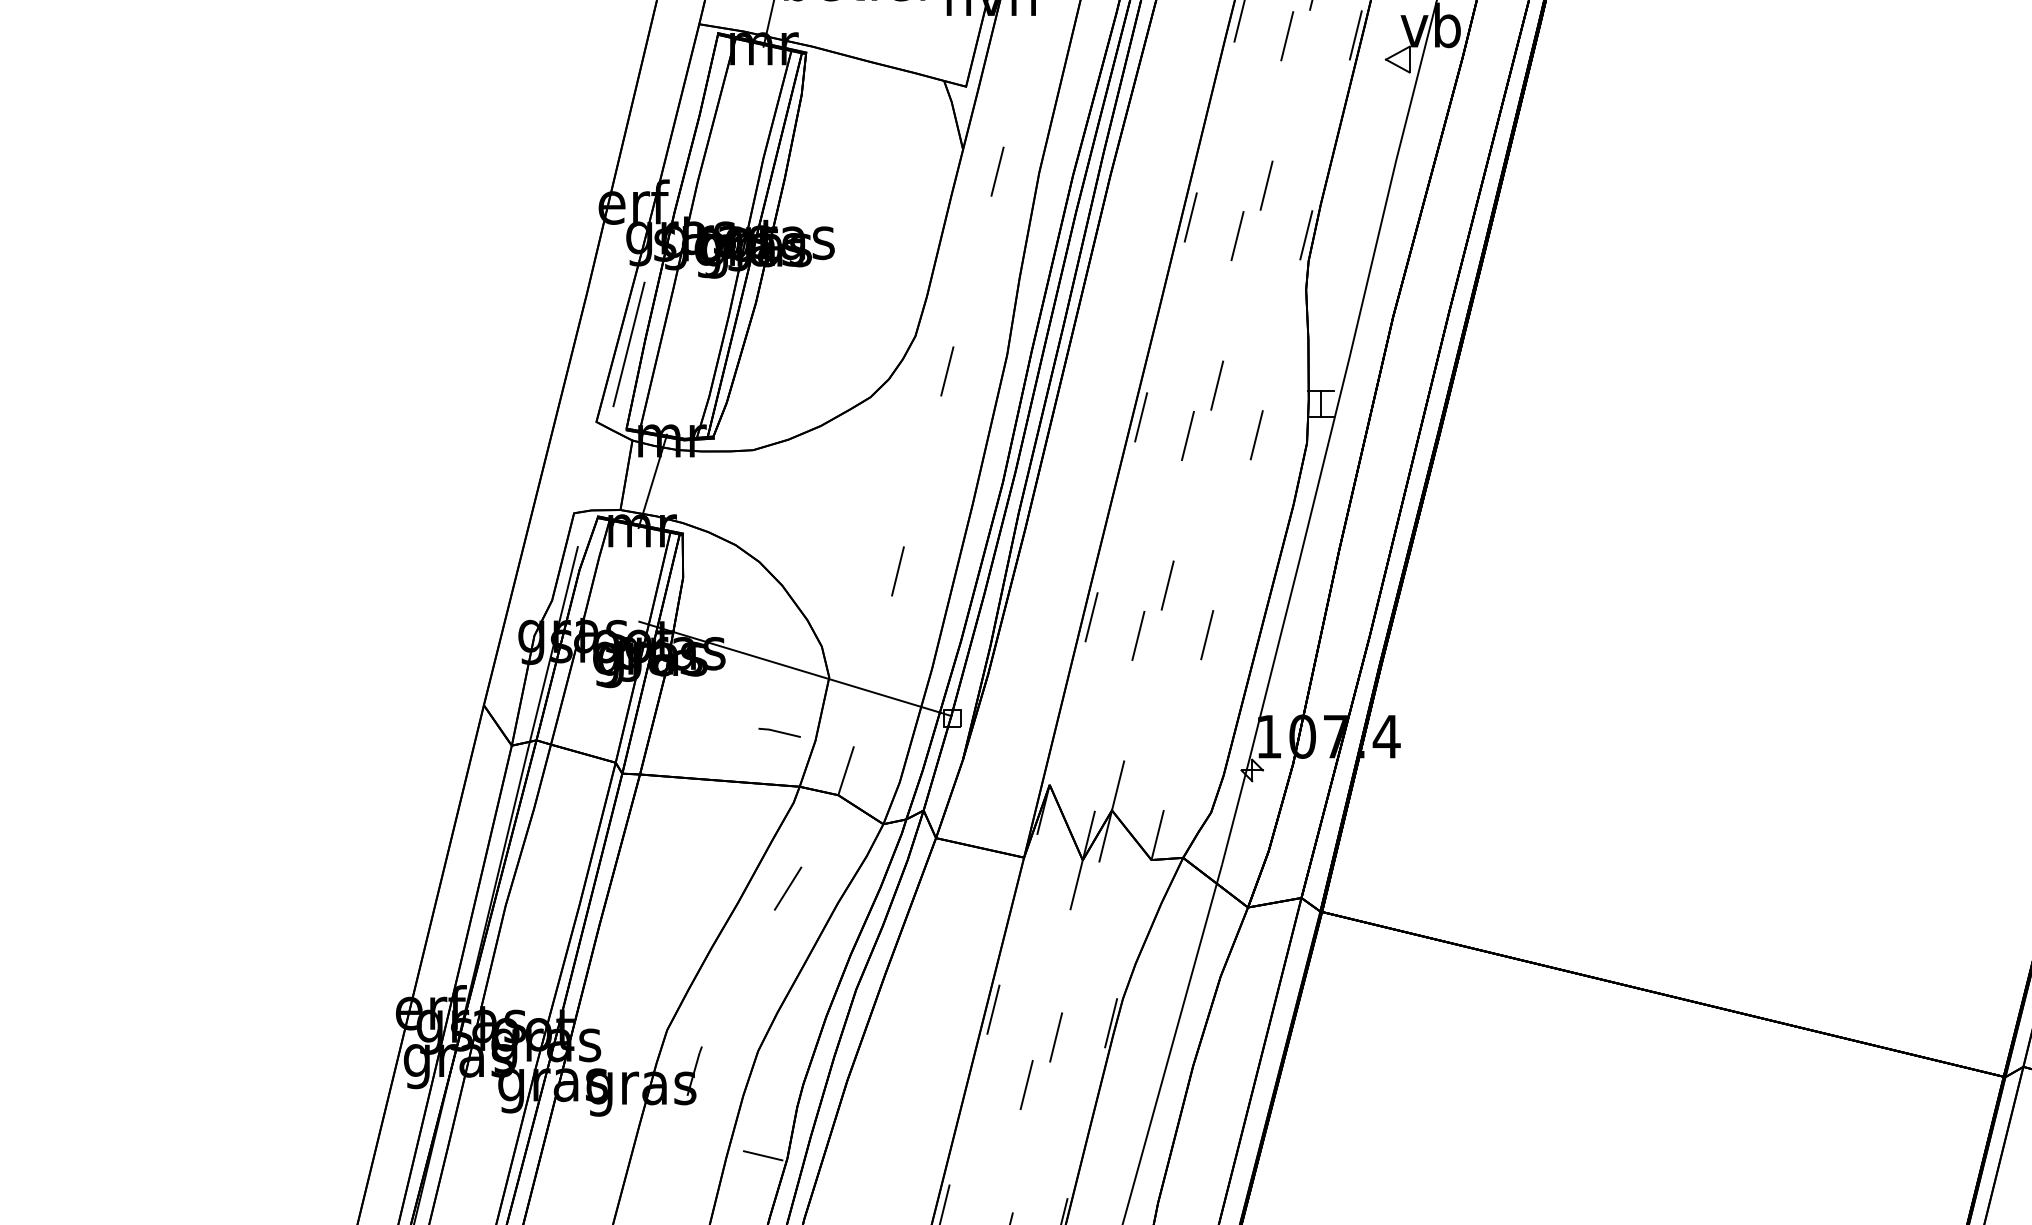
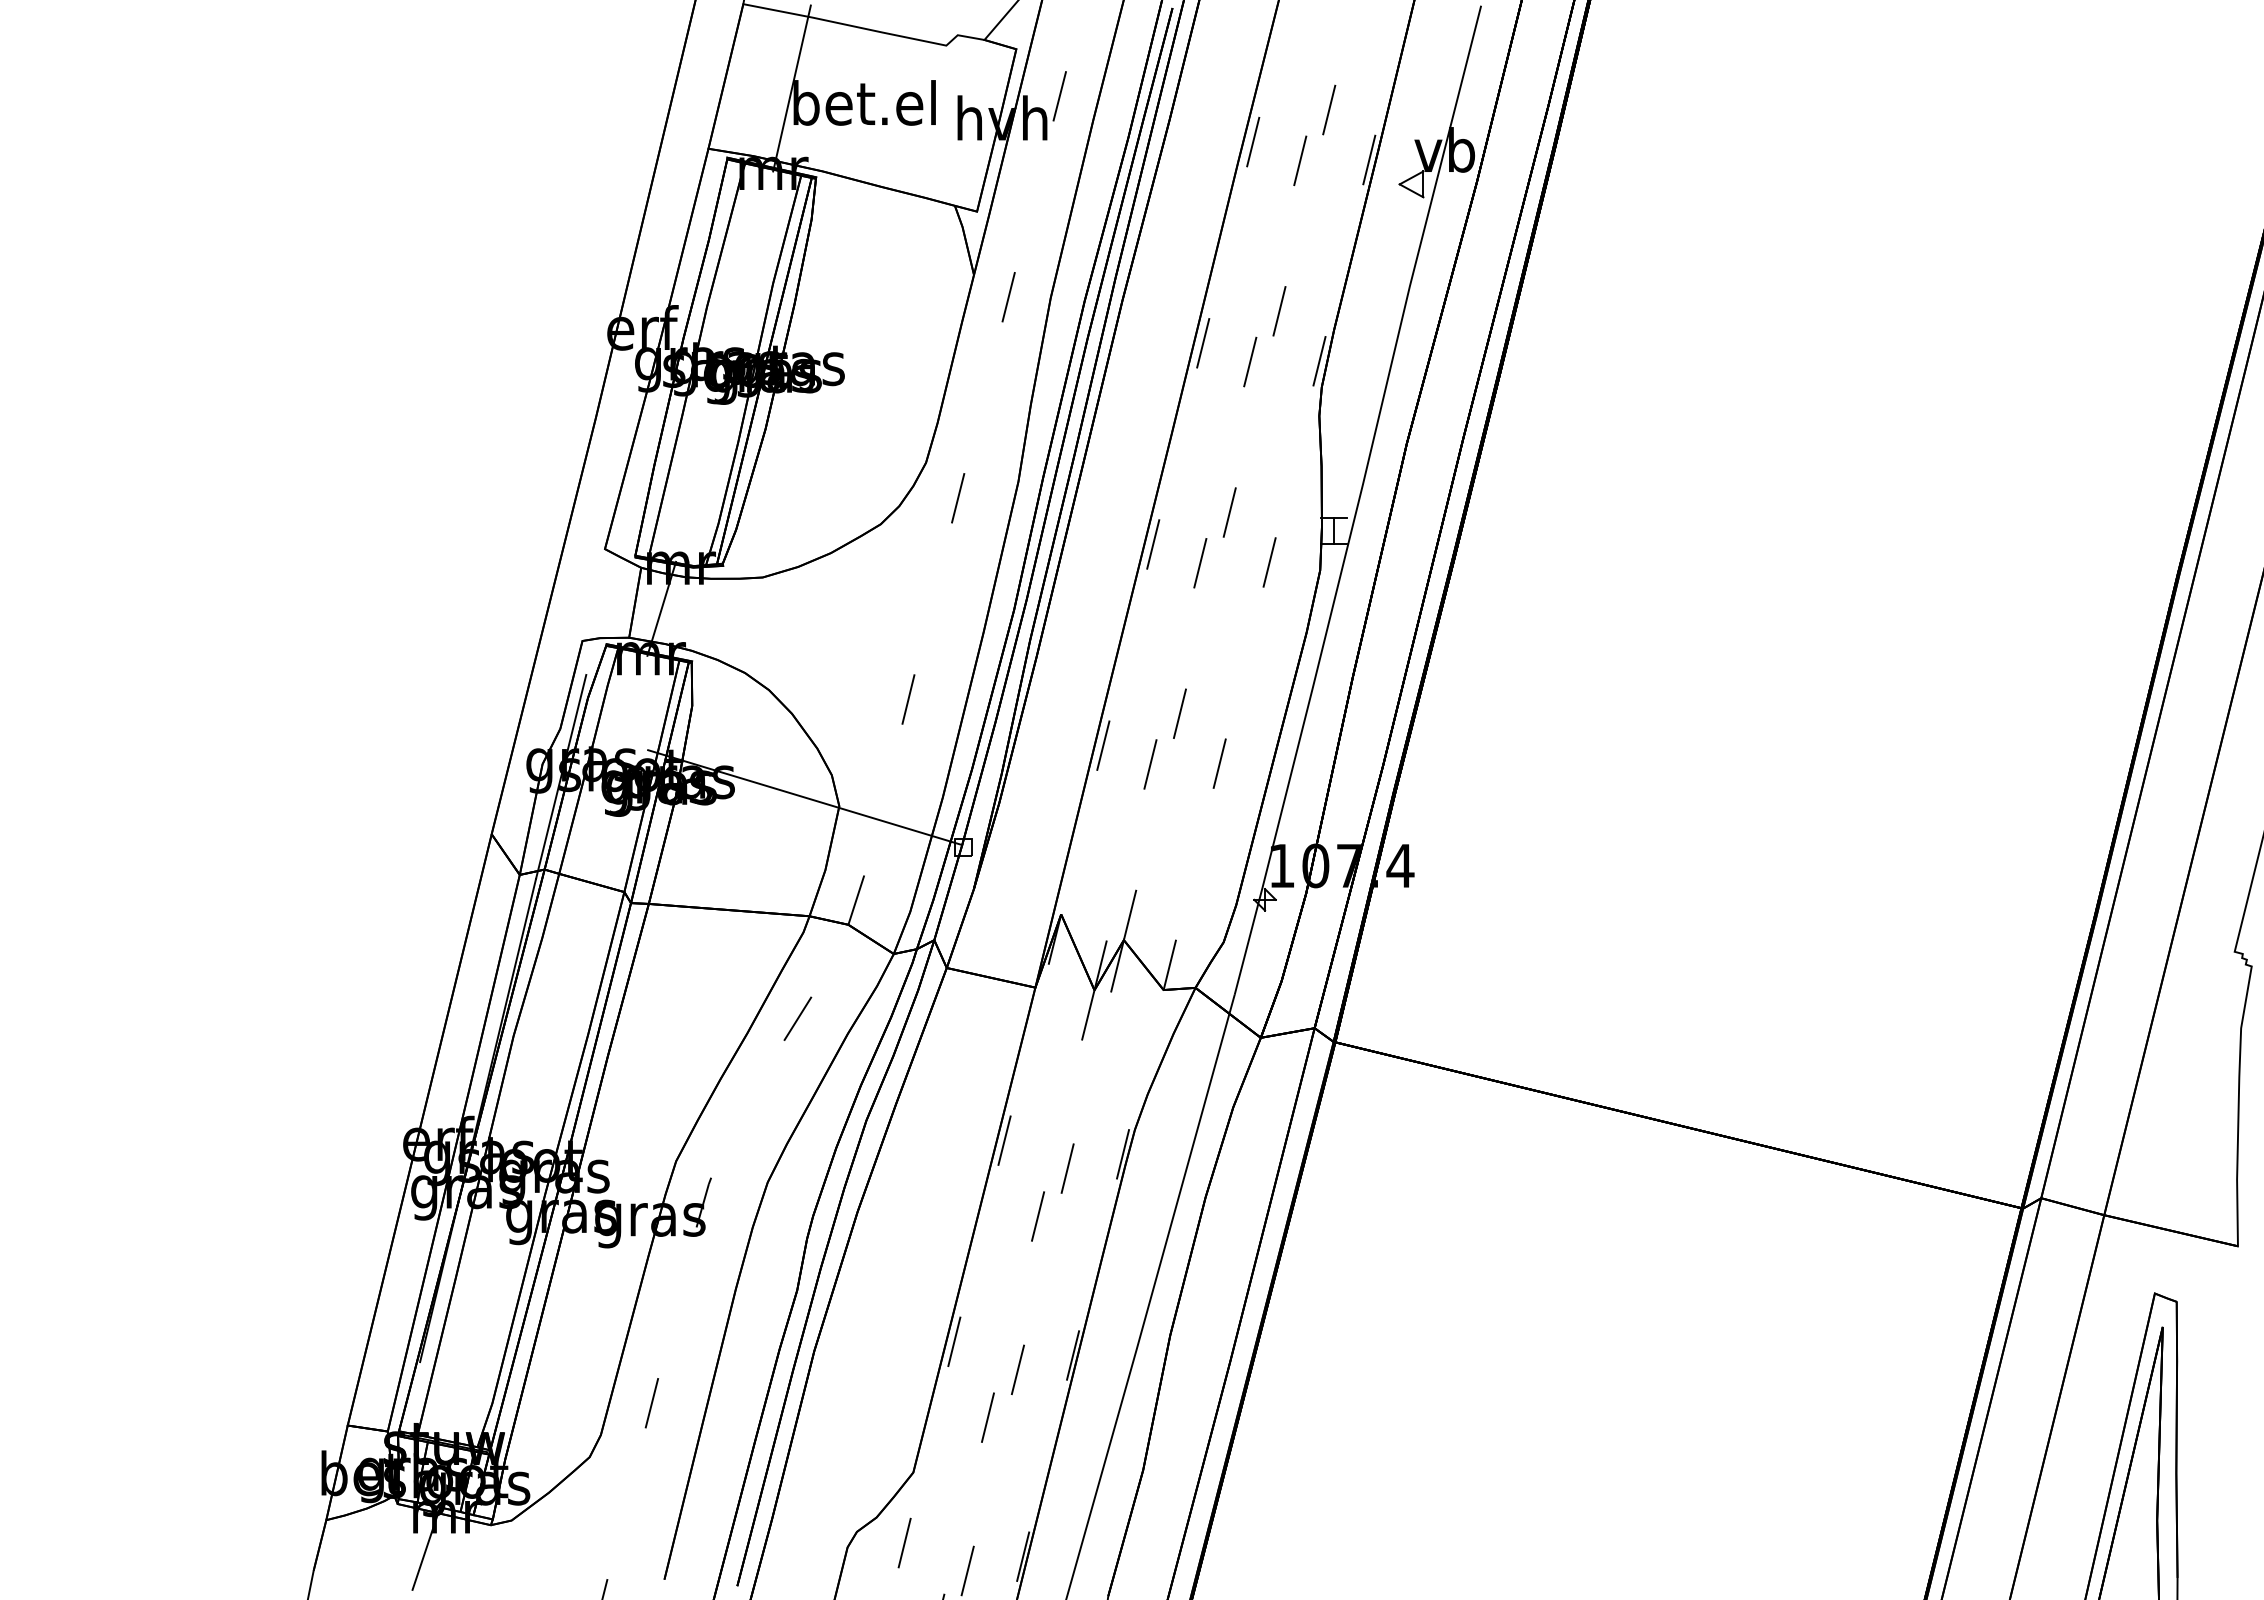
line: (628, 344) -> (637, 471), removed
line: (779, 732) -> (789, 861), removed
line: (762, 1155) -> (772, 1287), removed

